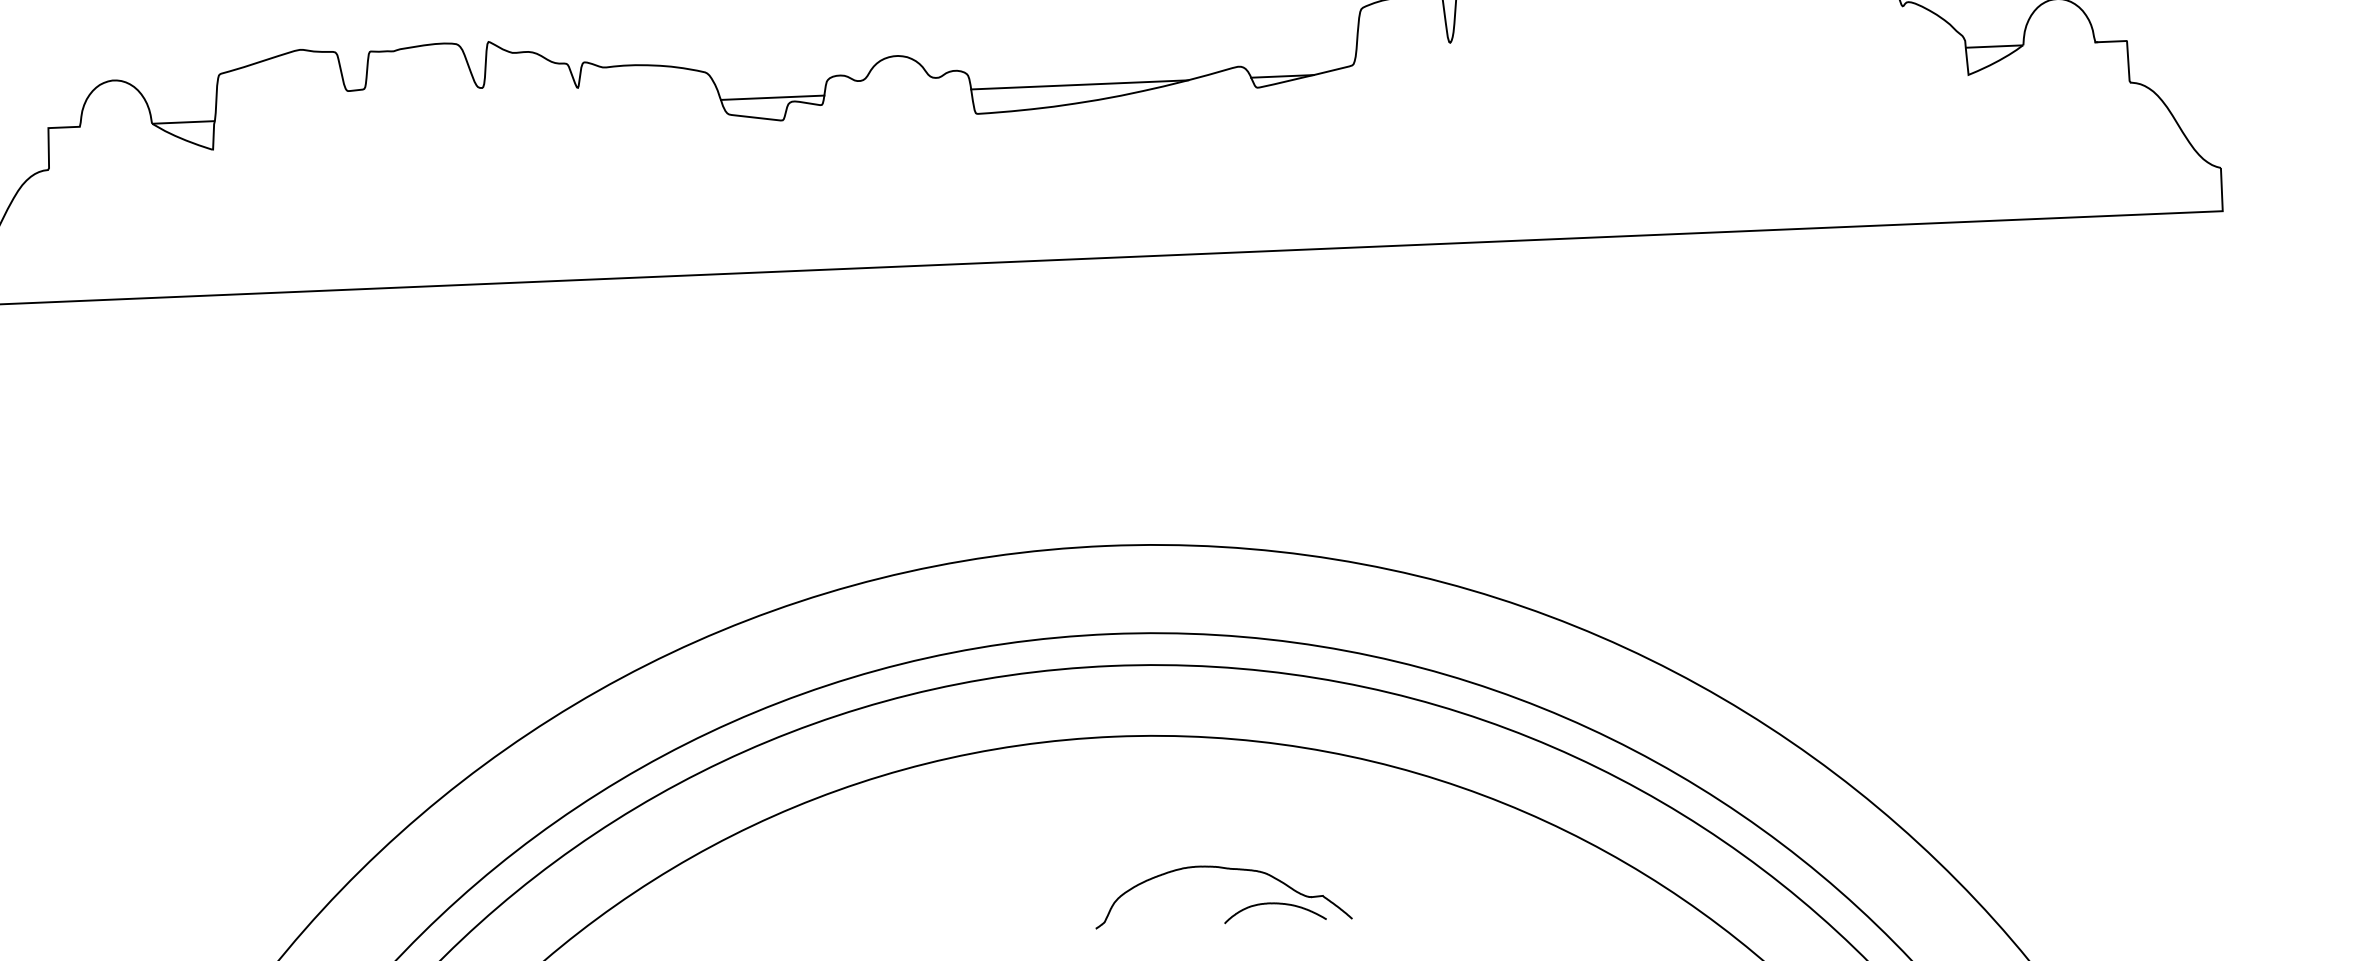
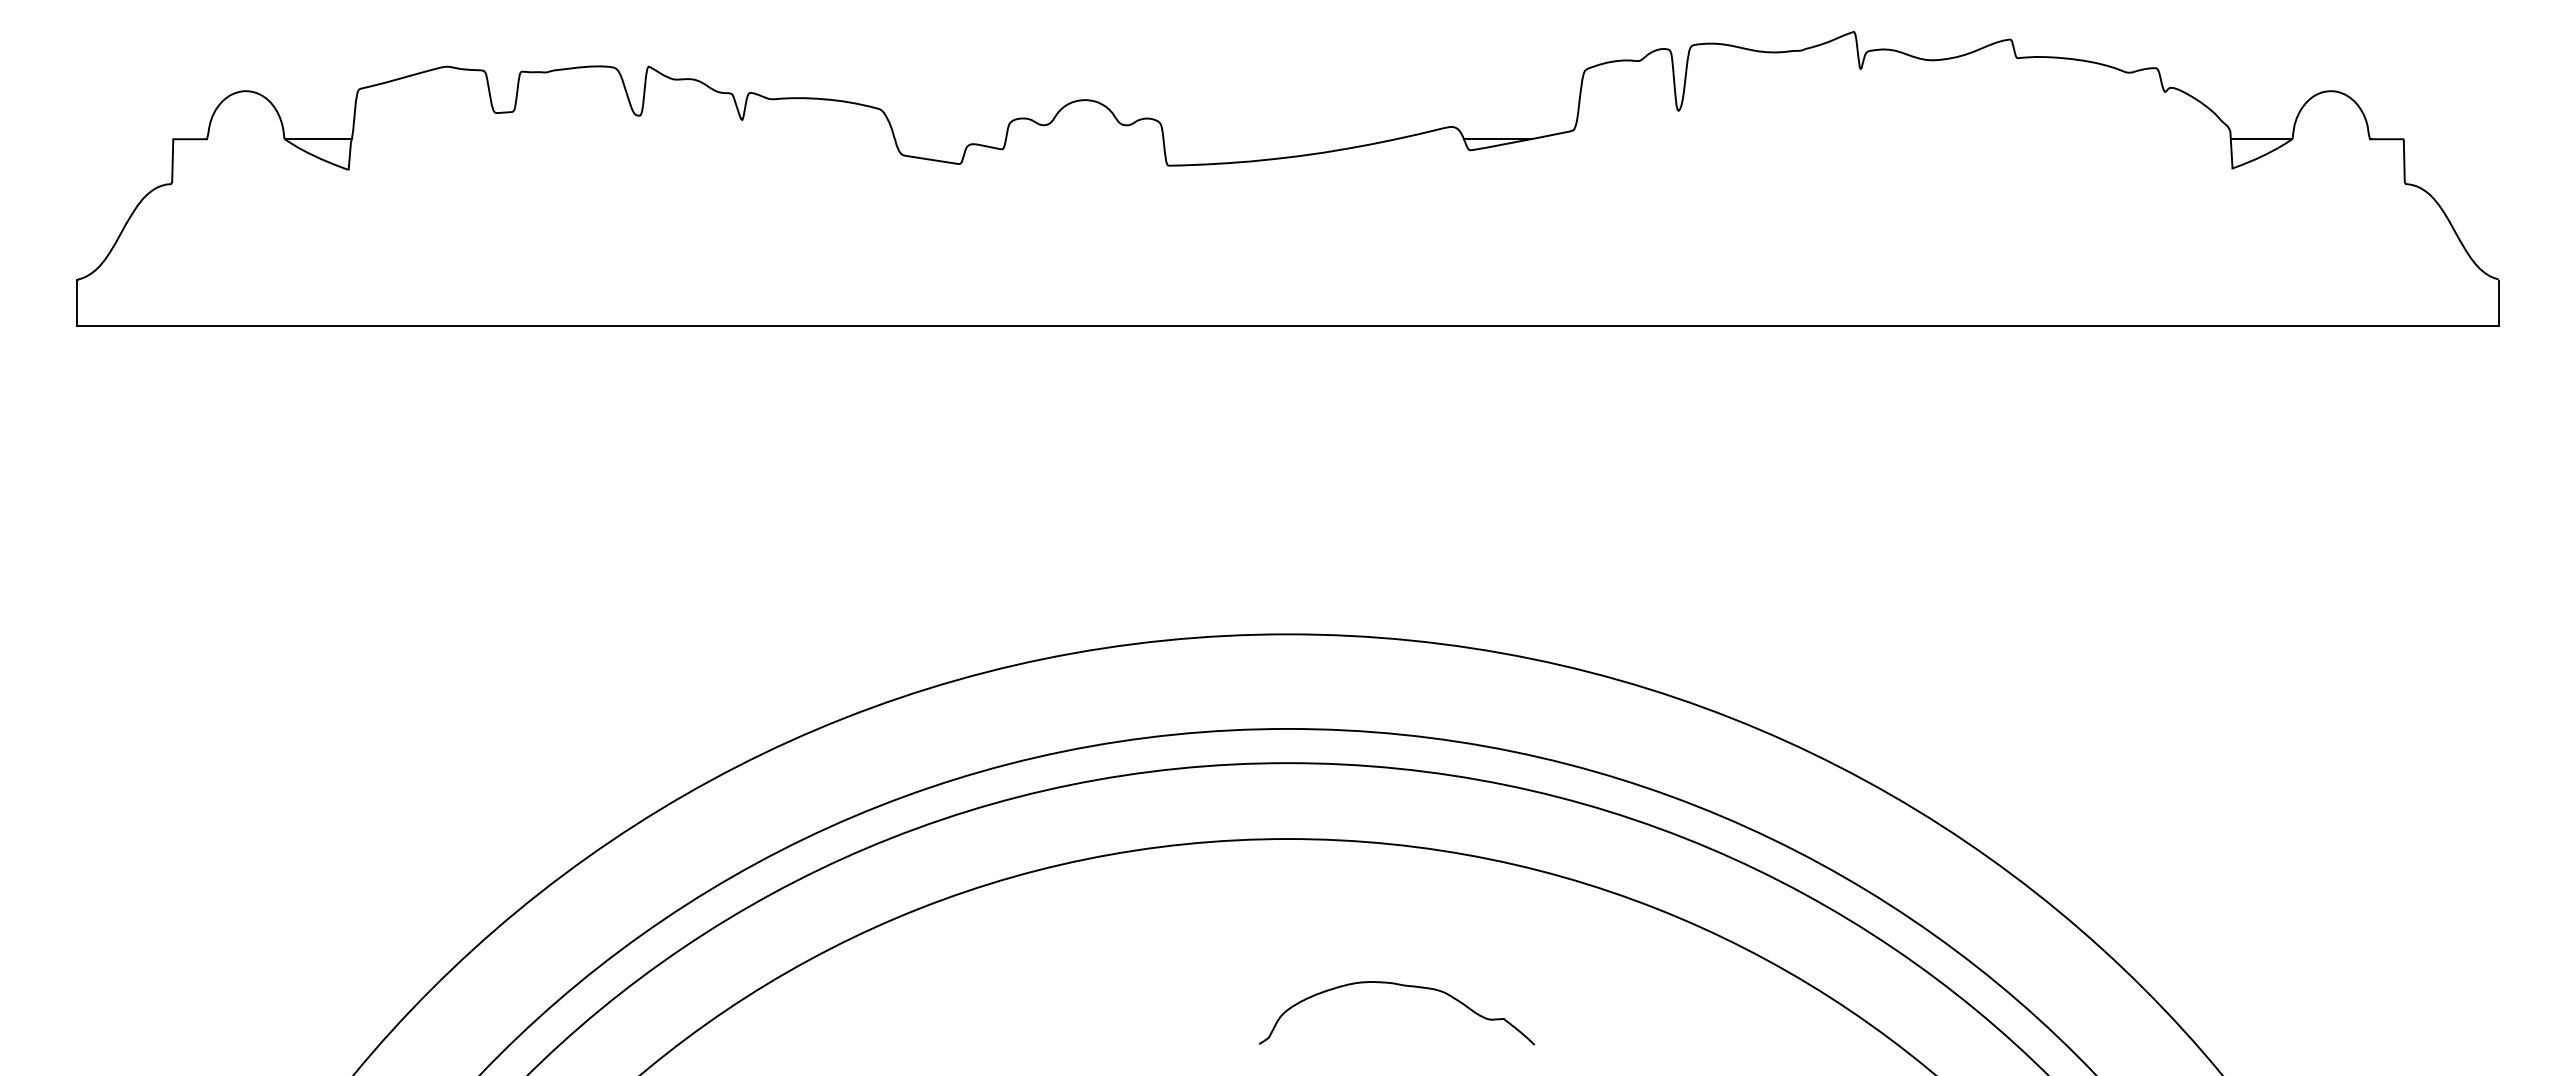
line: (1079, 85) -> (1279, 139), removed
line: (772, 98) -> (950, 139), removed
curve: (1275, 904) -> (1452, 1025), removed

